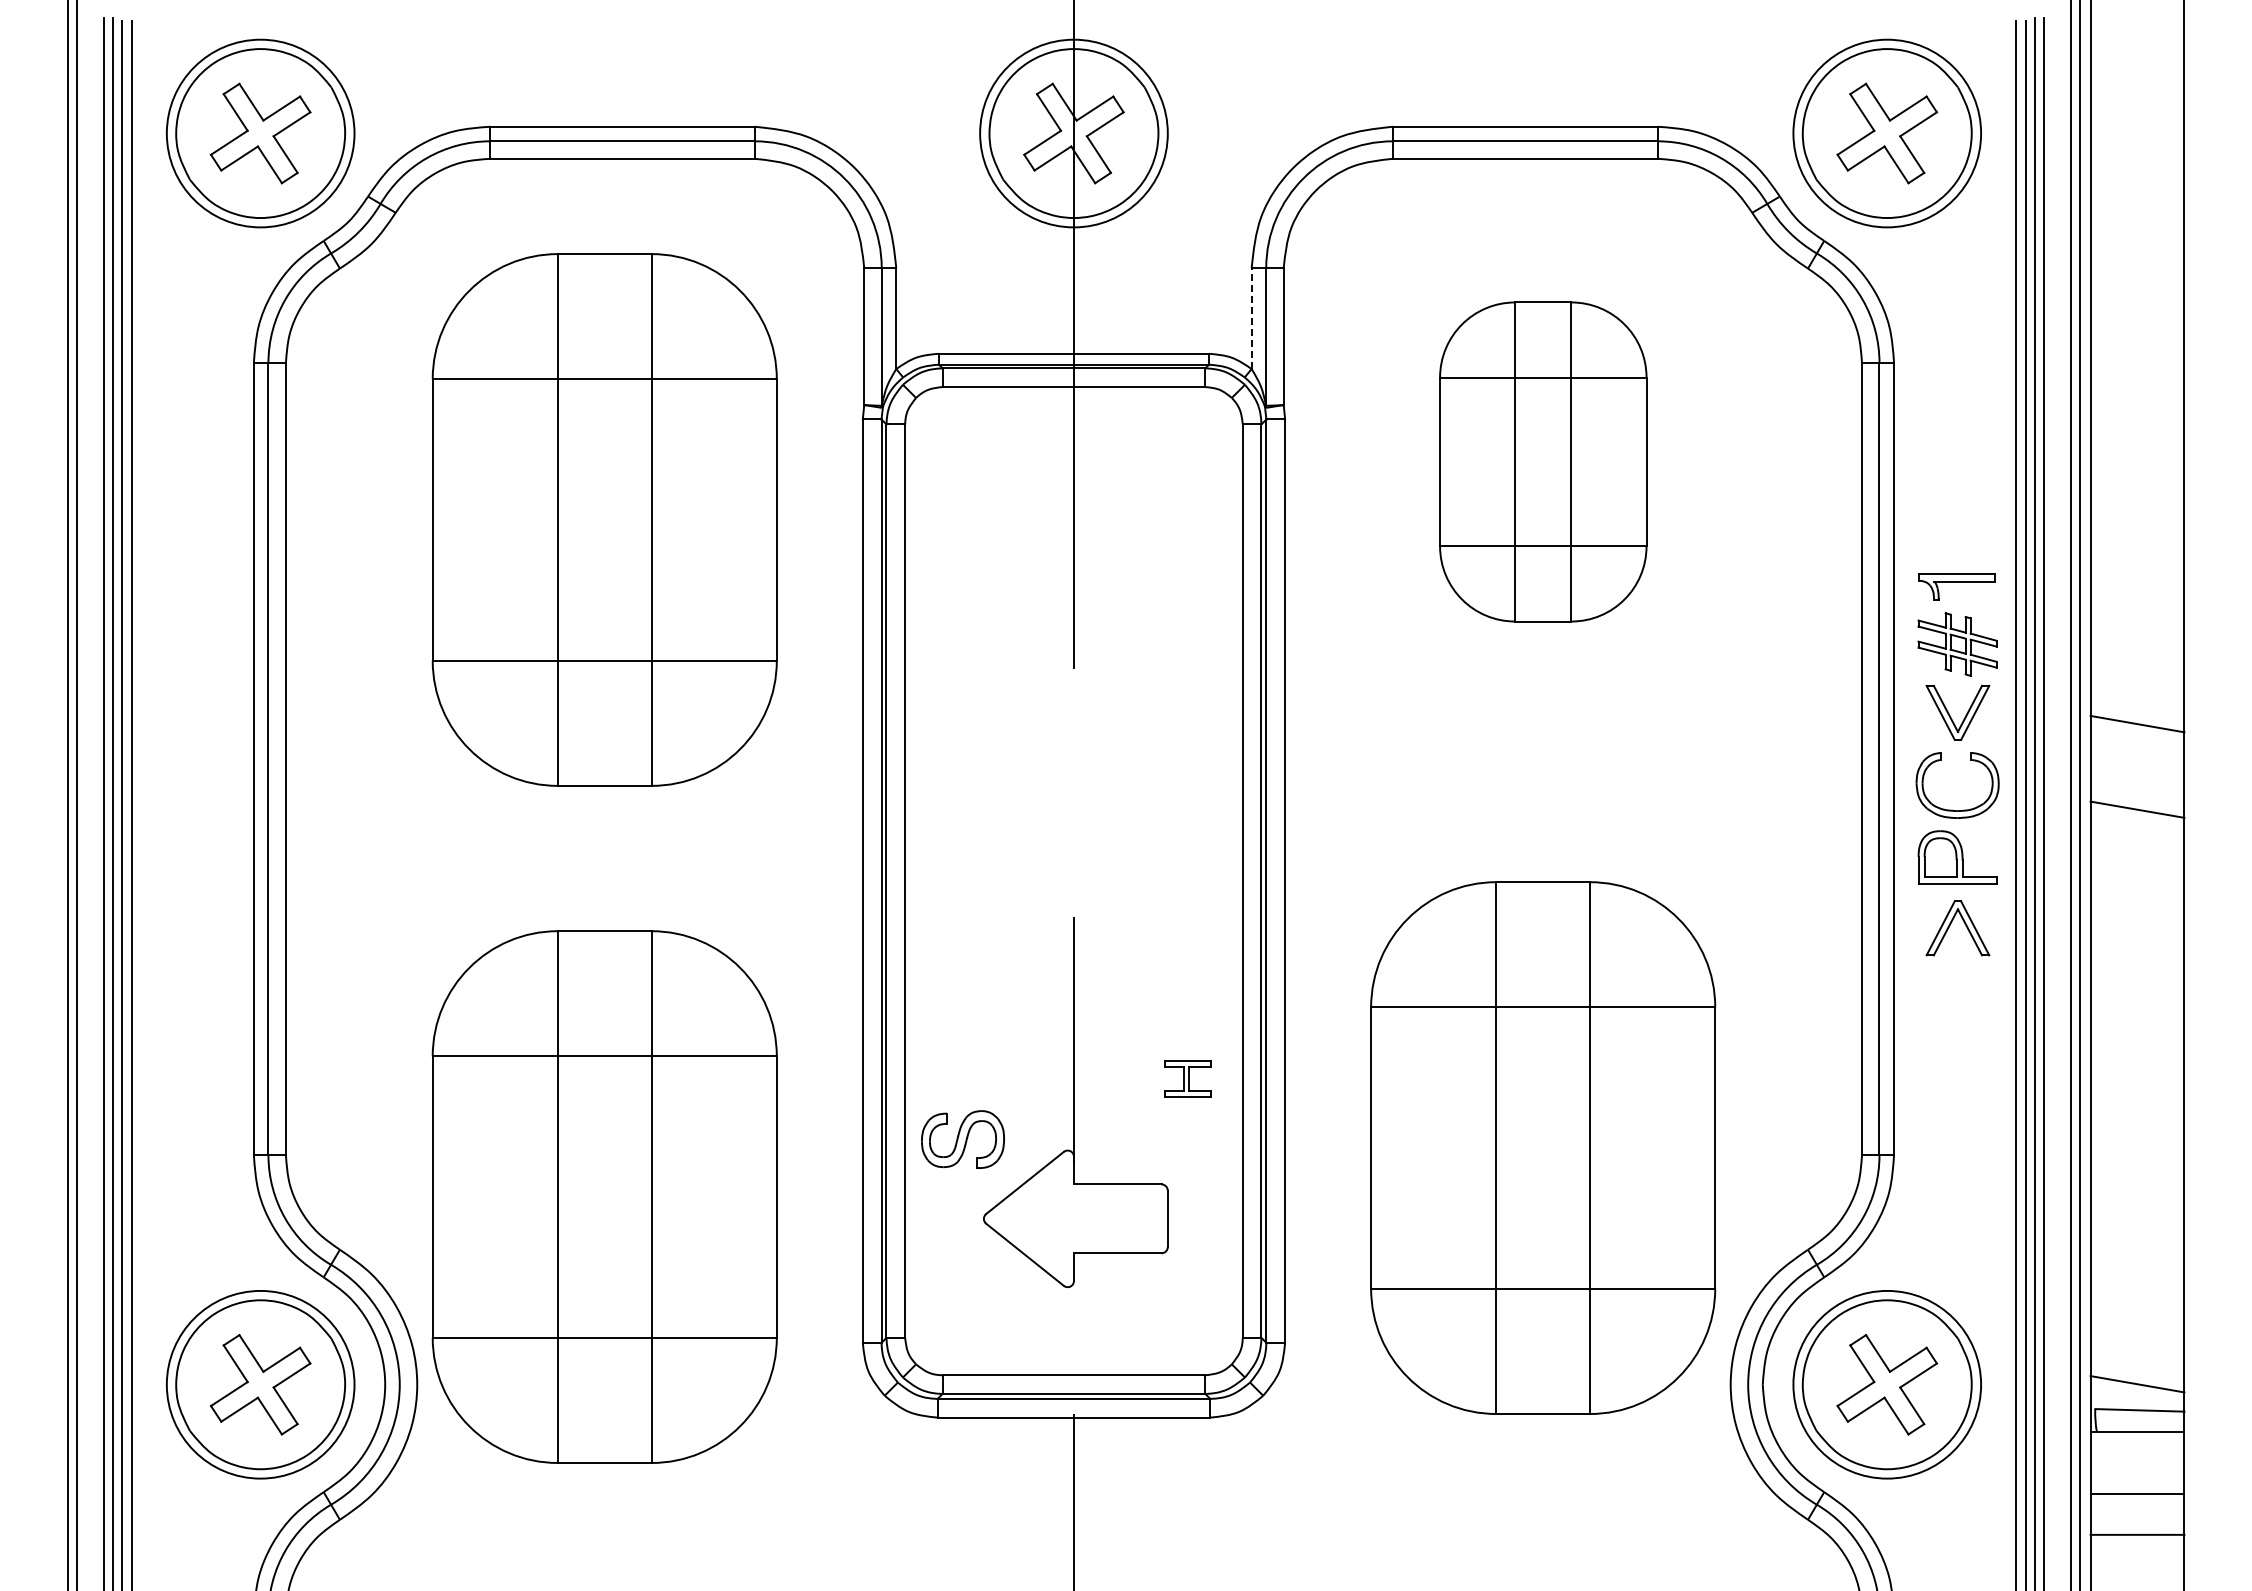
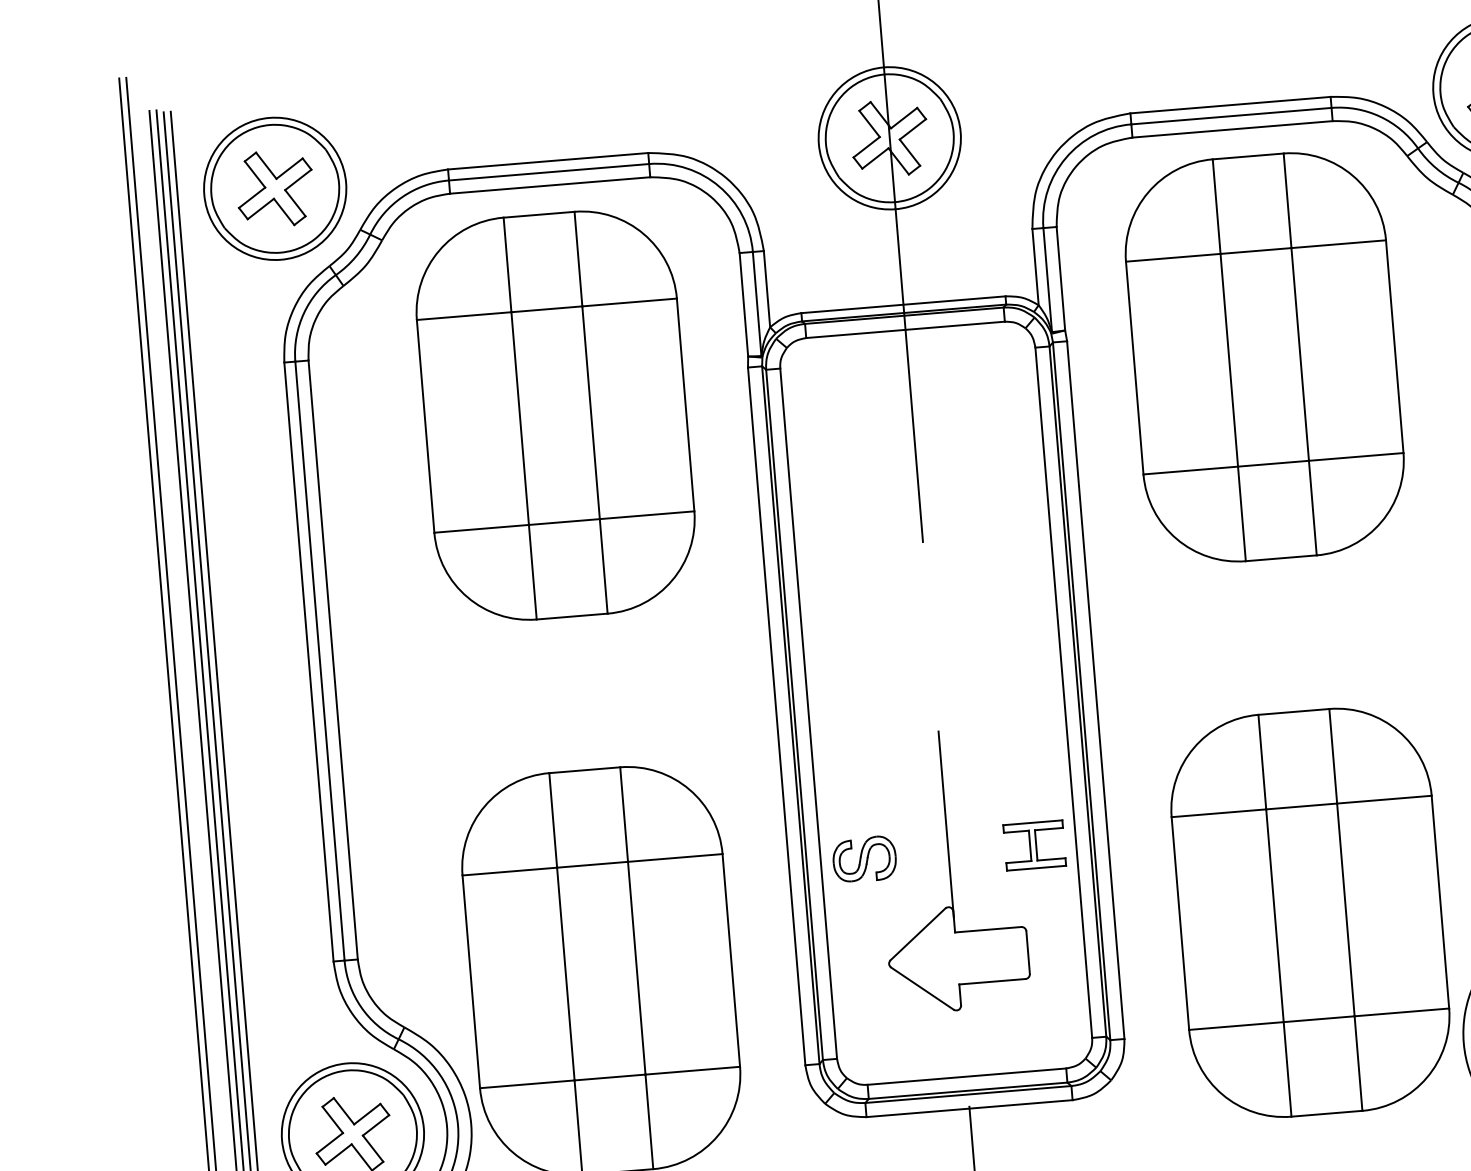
line: (1251, 318) -> (1035, 267), dashed -> solid
part: (1543, 461) -> (1264, 356), size x1.67
part: (604, 519) -> (555, 415), moved
part: (1187, 1078) -> (1034, 845), size x1.67
part: (962, 1139) -> (864, 859), moved
part: (1543, 1147) -> (1310, 912), moved

